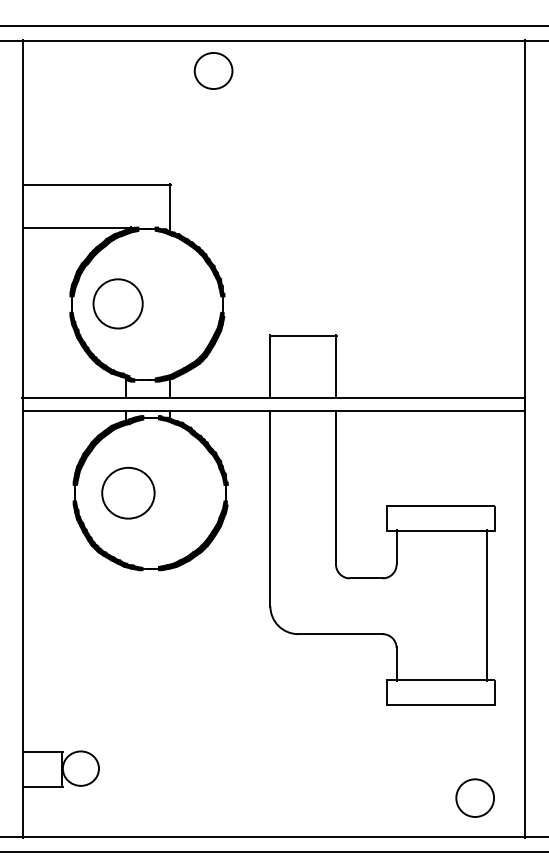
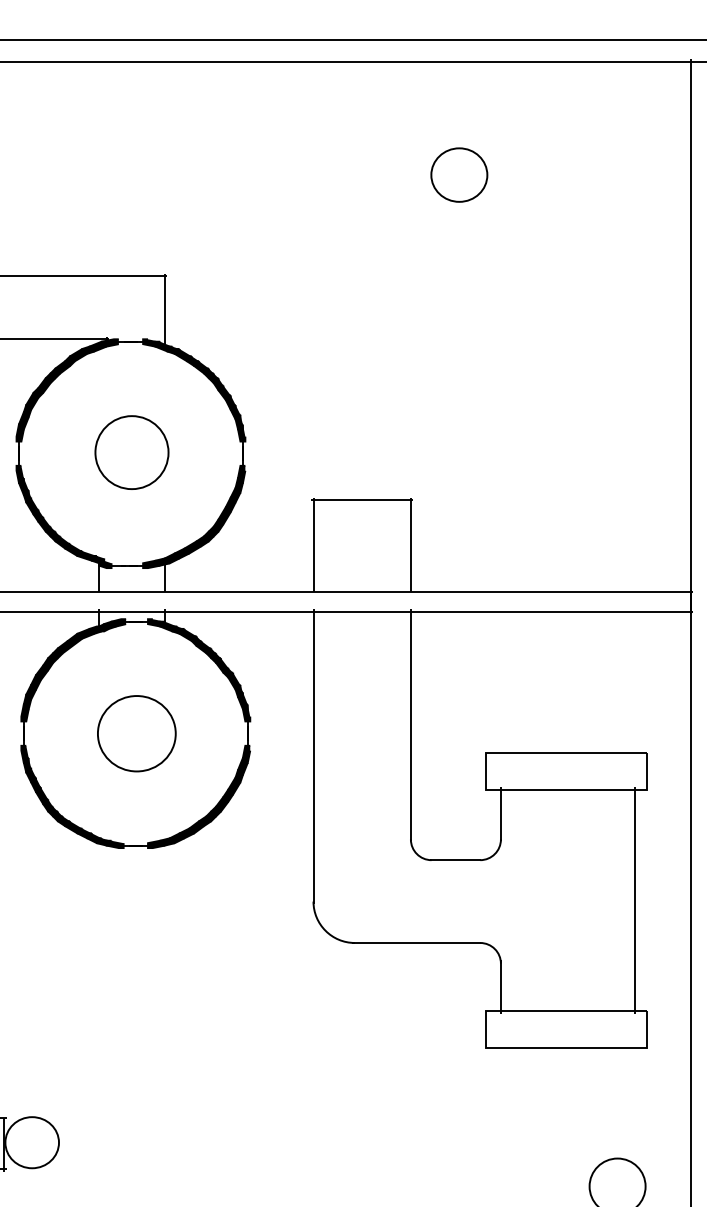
part: (213, 70) -> (459, 174), moved
part: (117, 303) -> (131, 452), moved
part: (128, 492) -> (136, 732), moved

